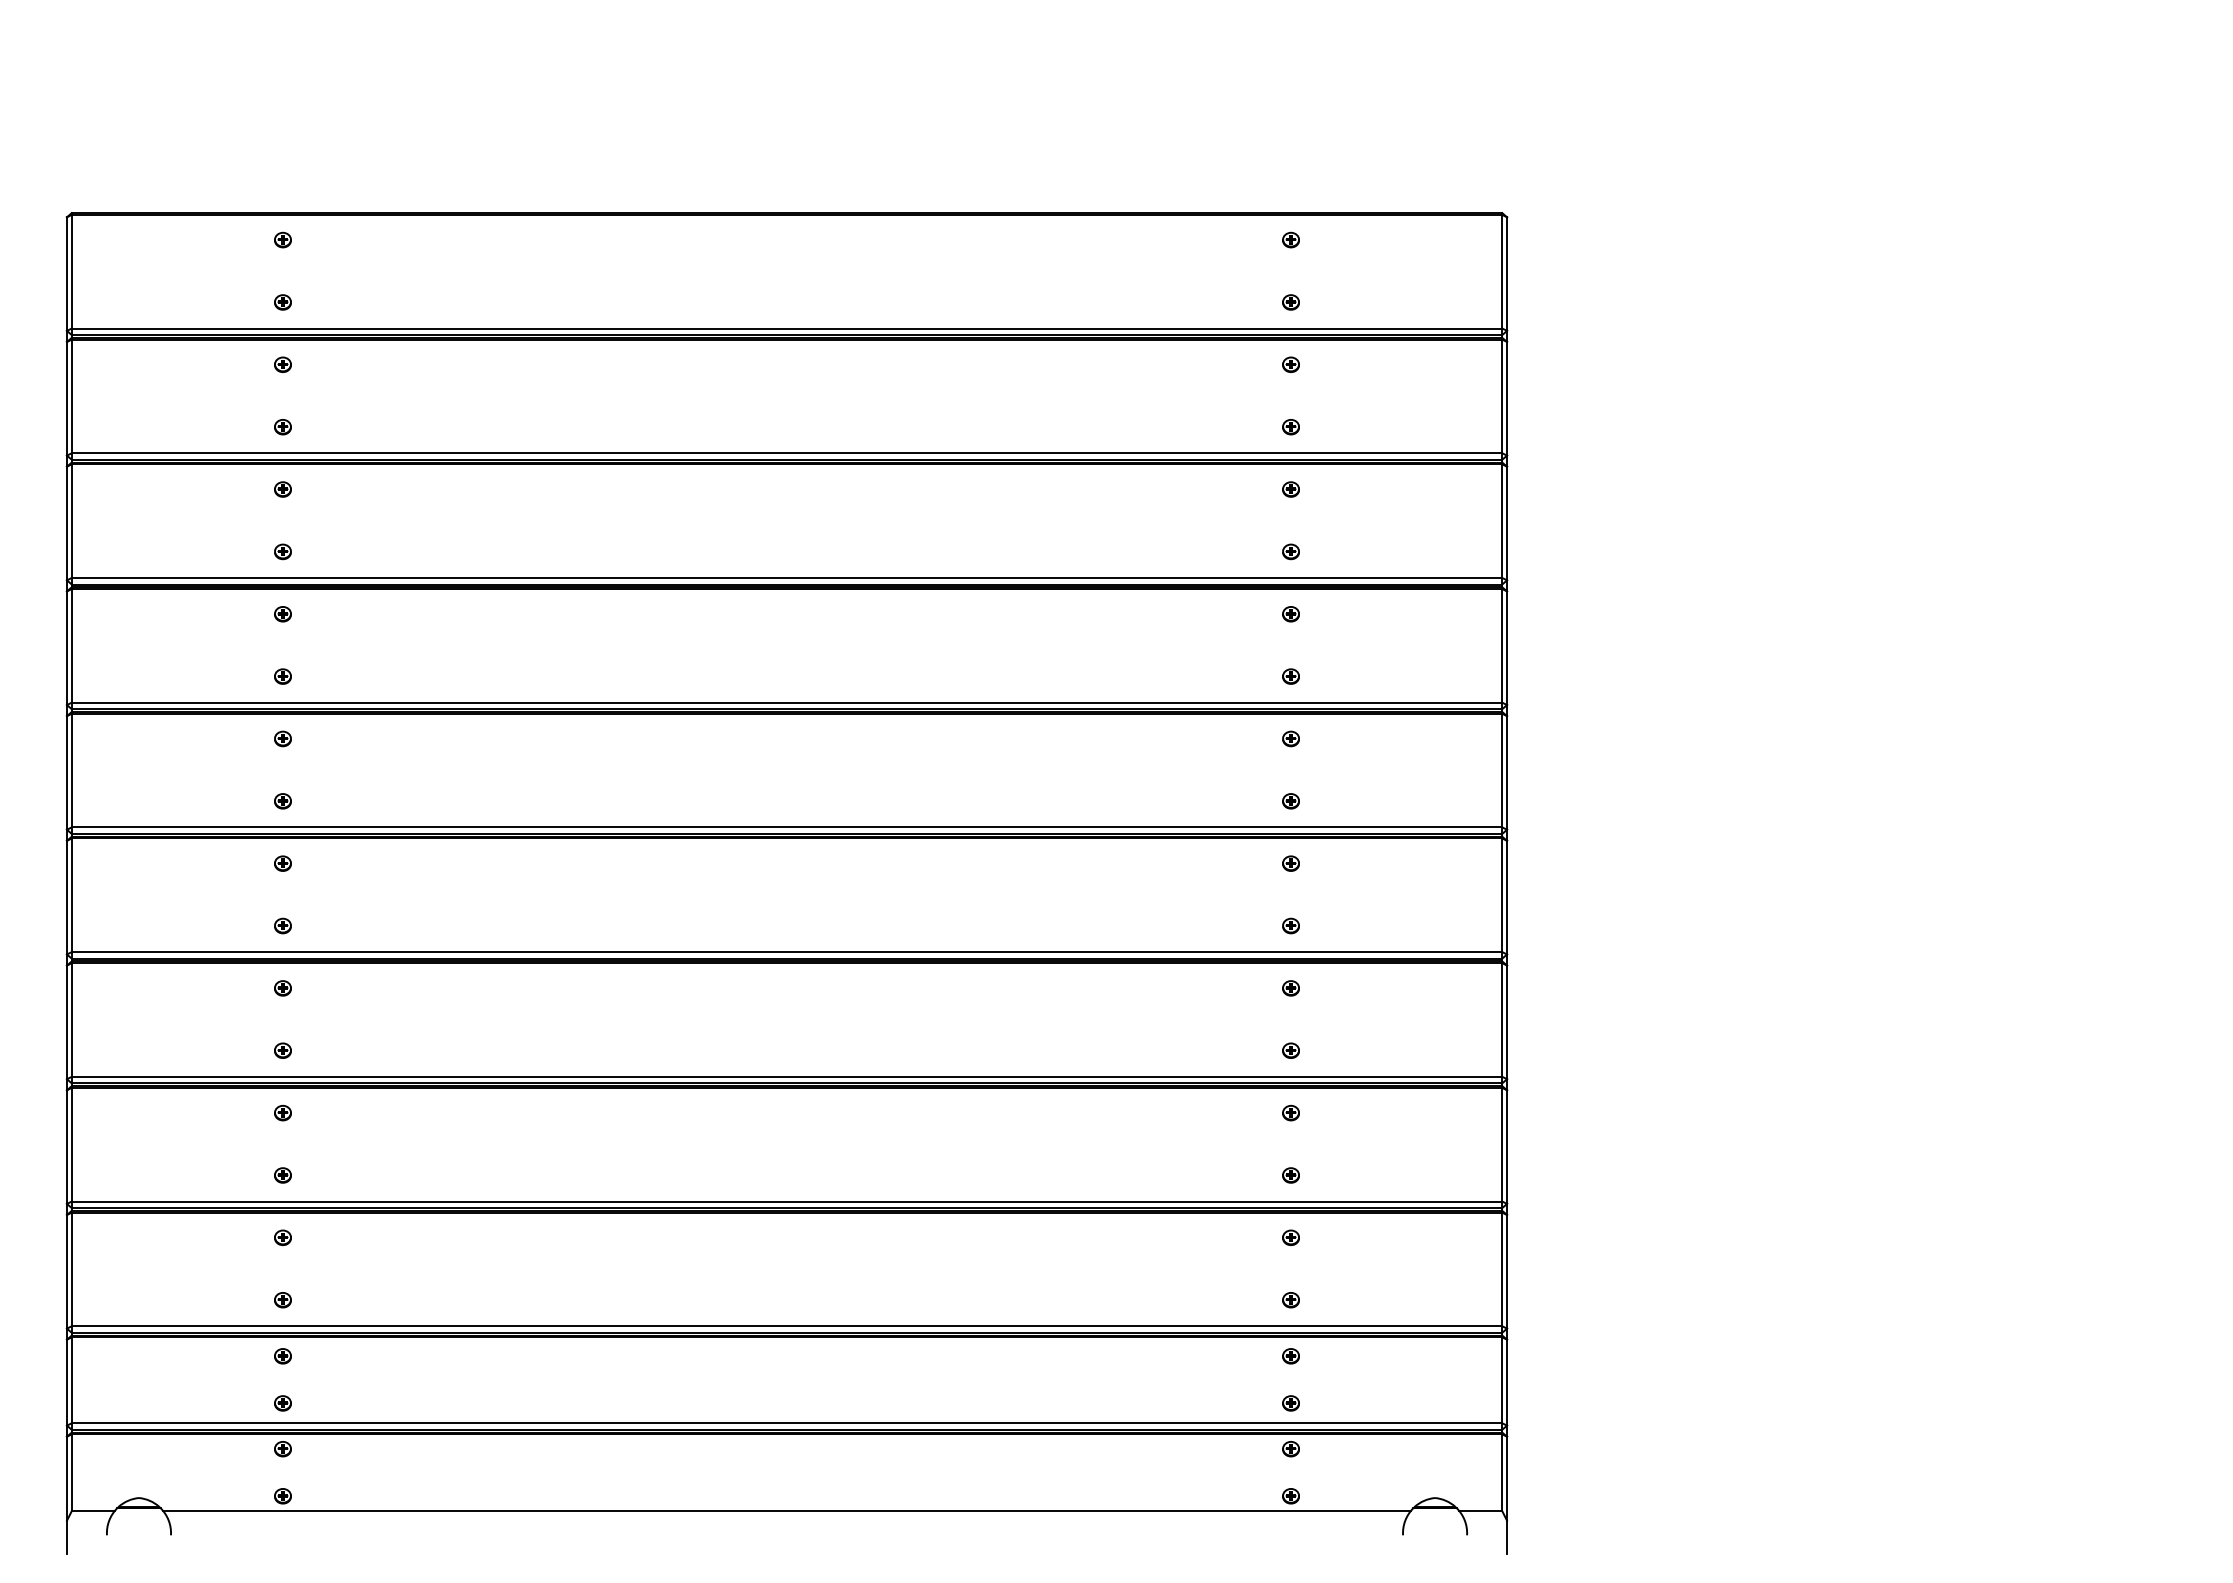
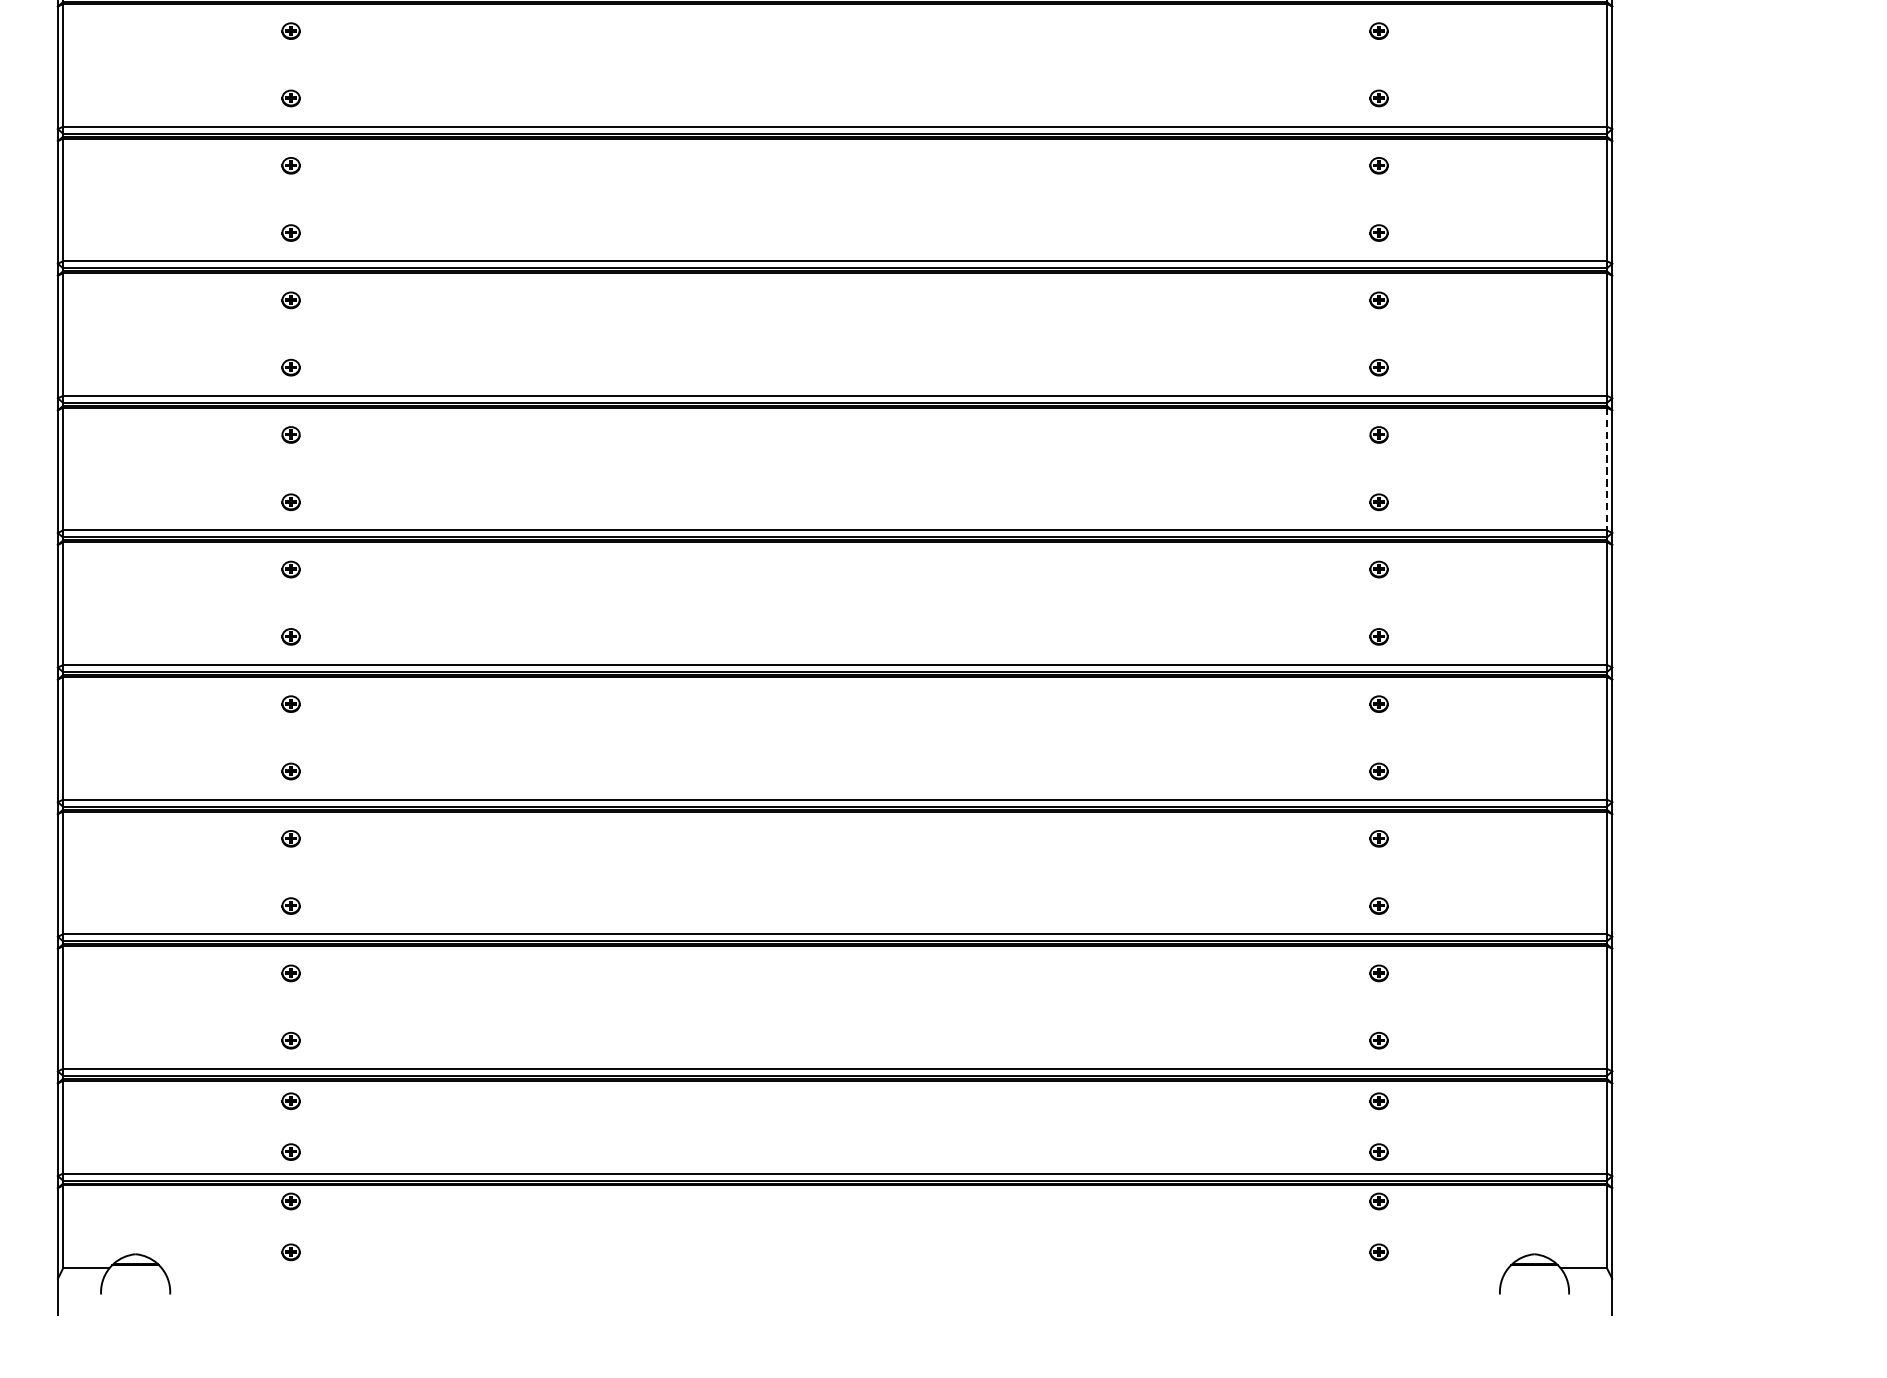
line: (1502, 770) -> (1607, 469), solid -> dashed
line: (786, 1511) -> (834, 1268), removed

